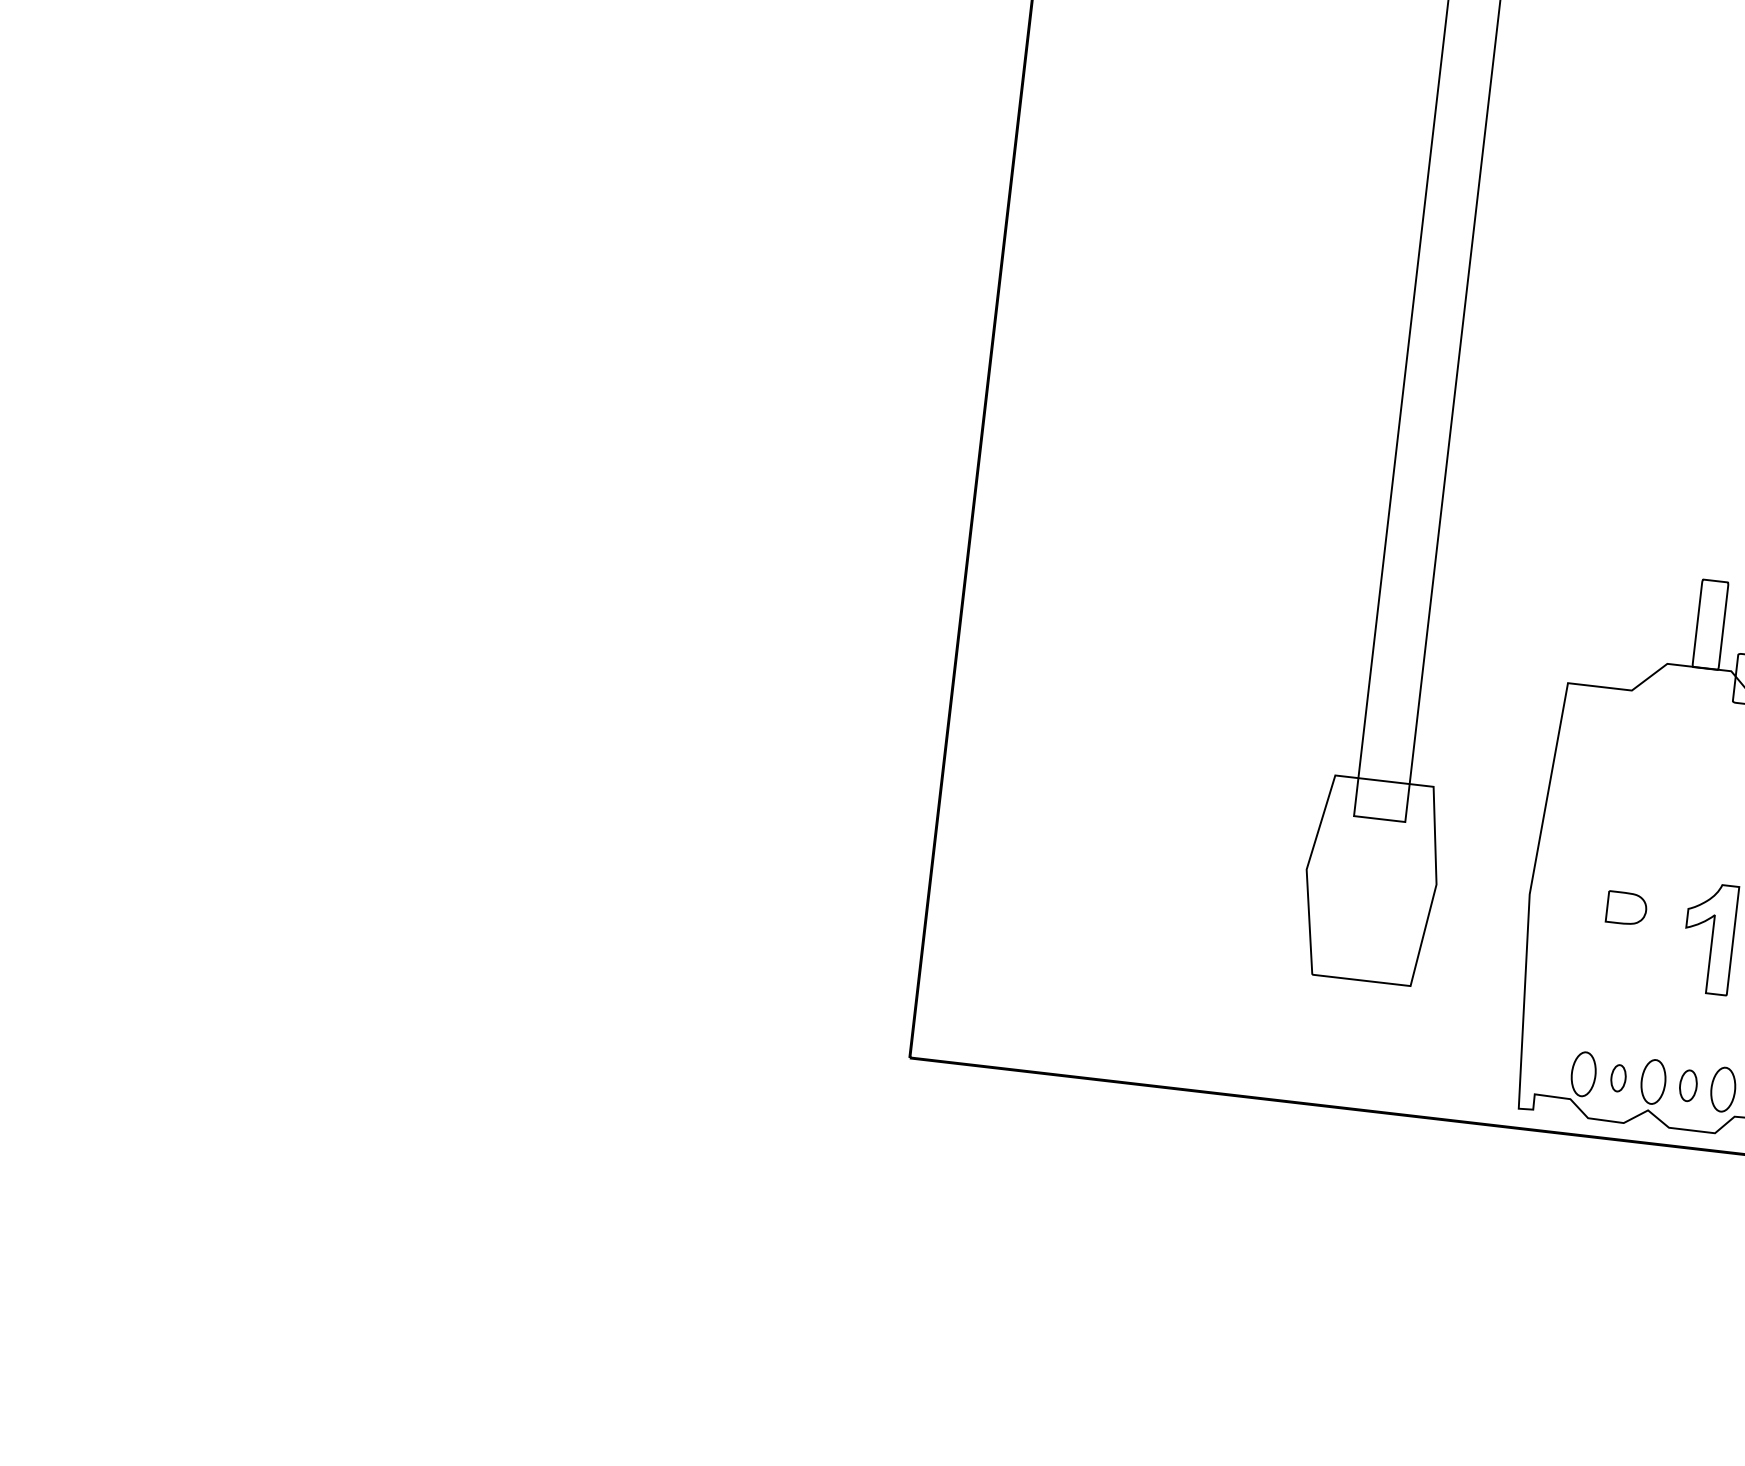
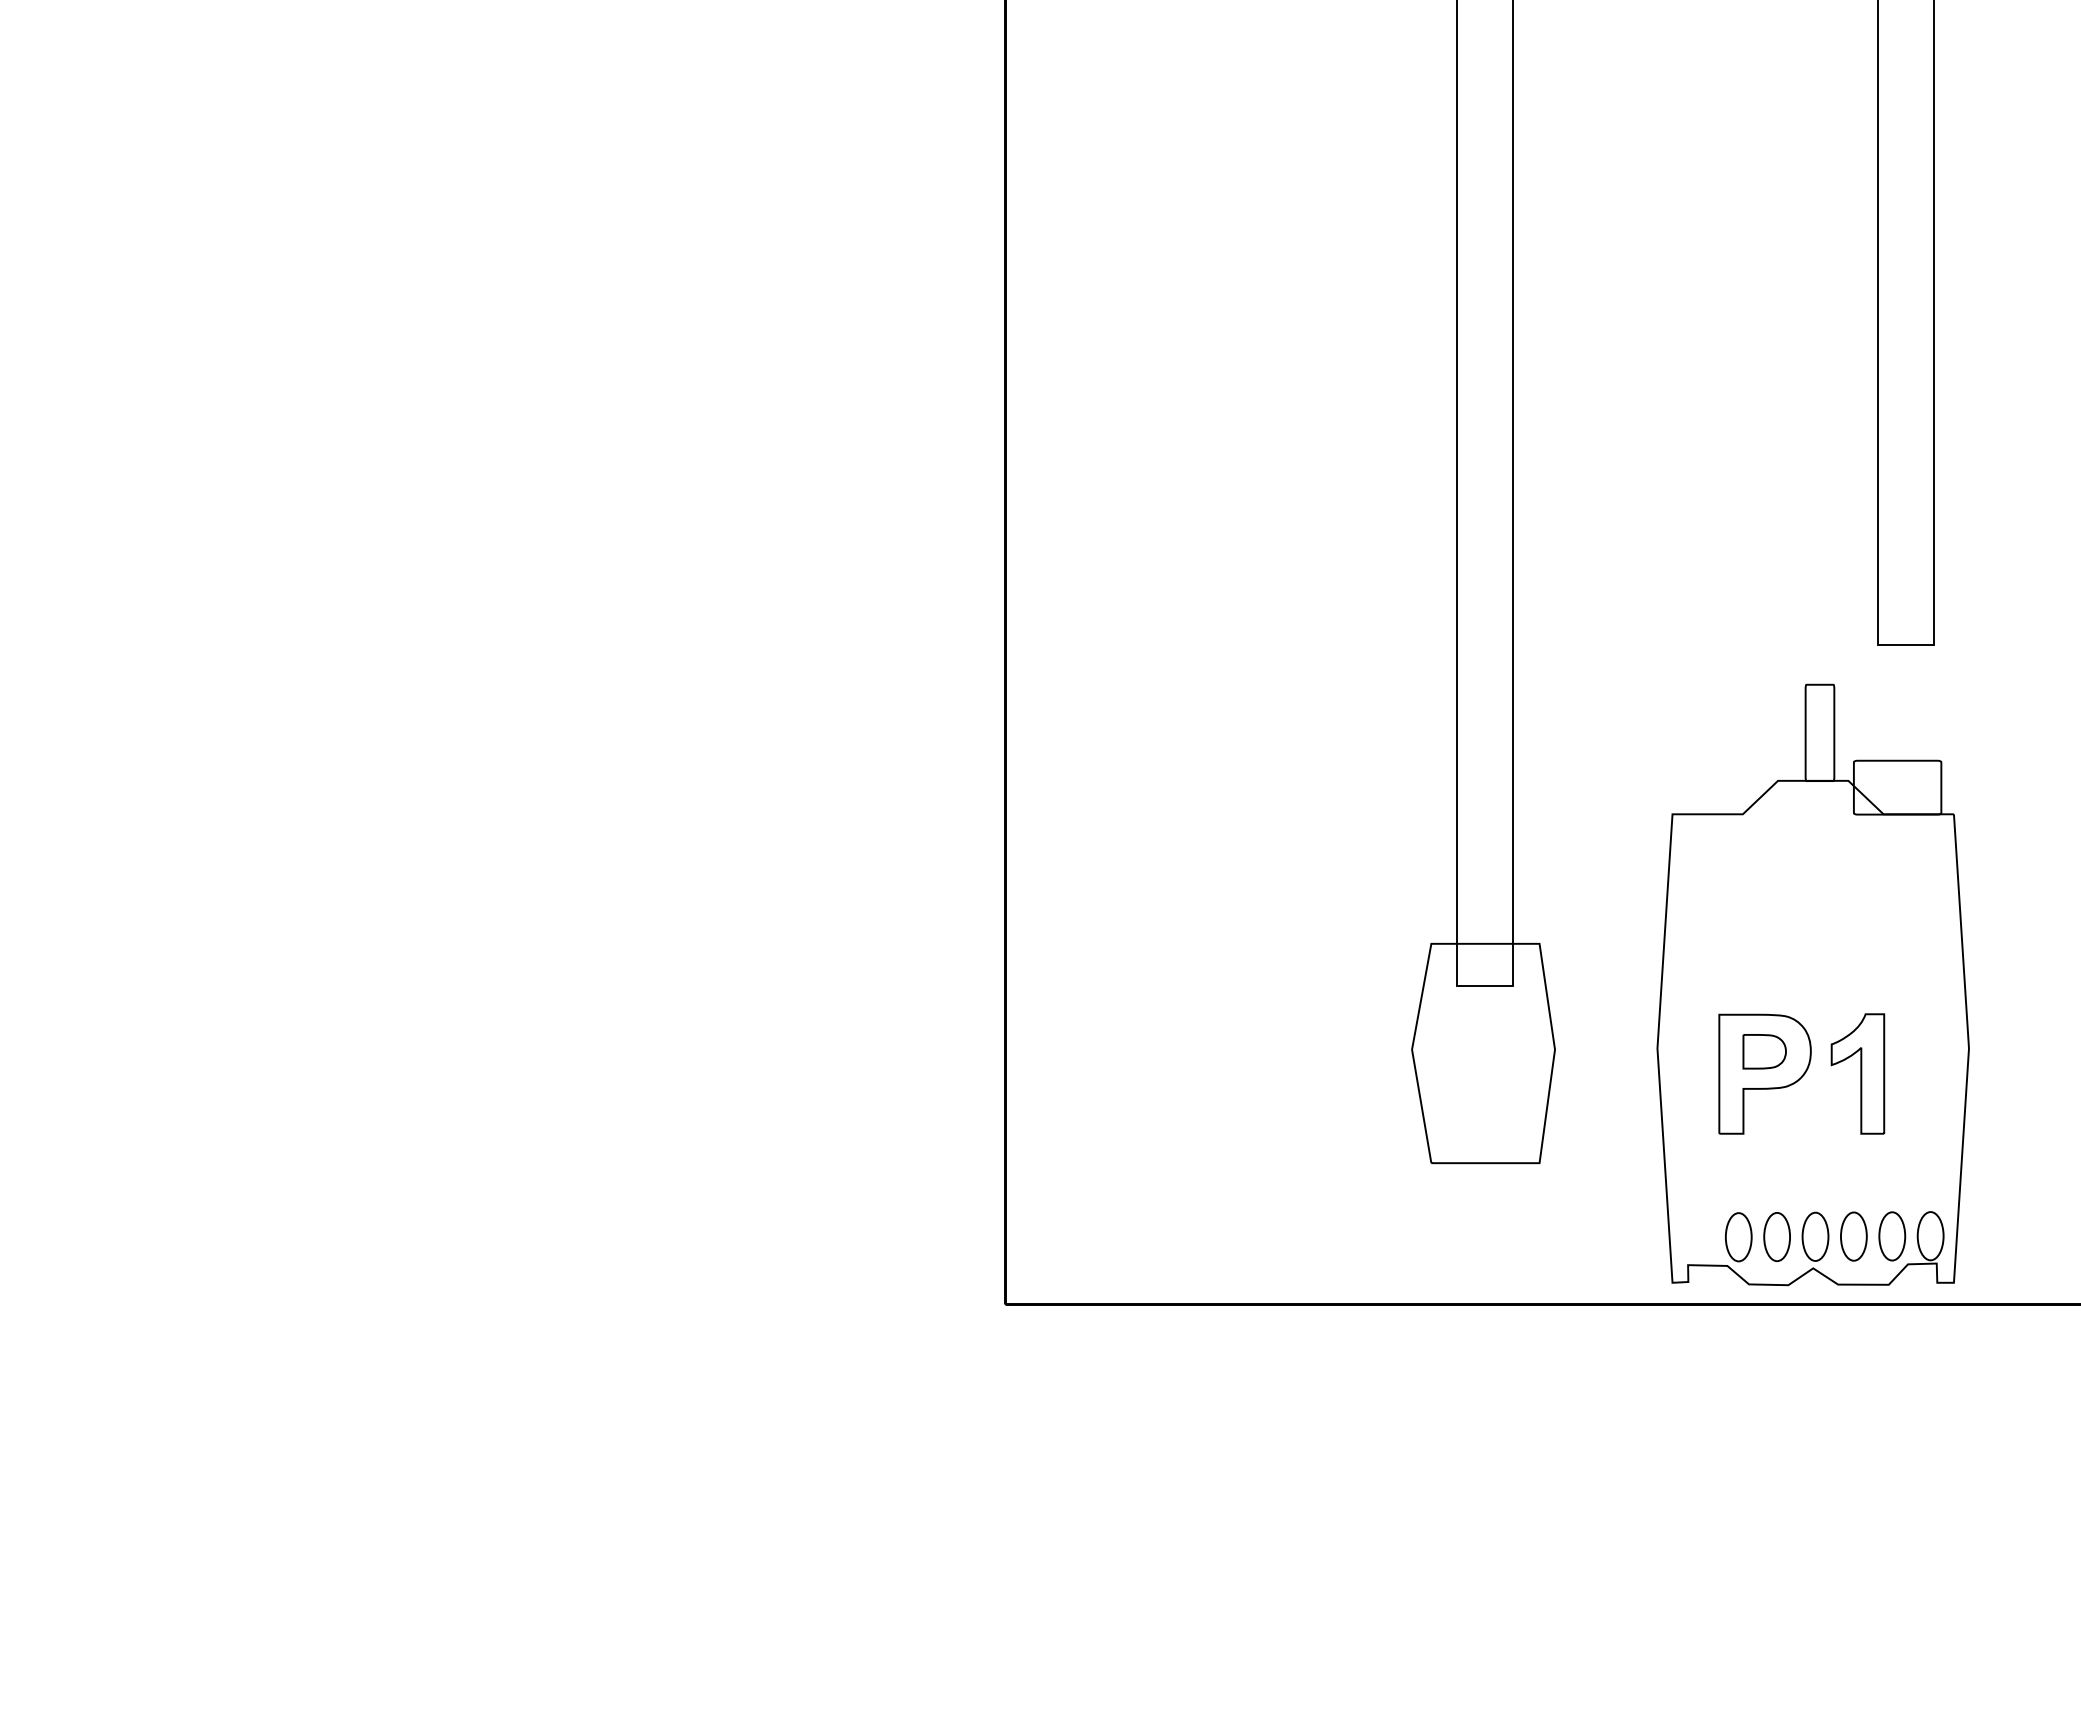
part: (1624, 928) -> (1764, 1073), added
part: (1617, 1078) -> (1776, 1237), size x1.67
part: (1688, 1085) -> (1853, 1236), size x1.43

